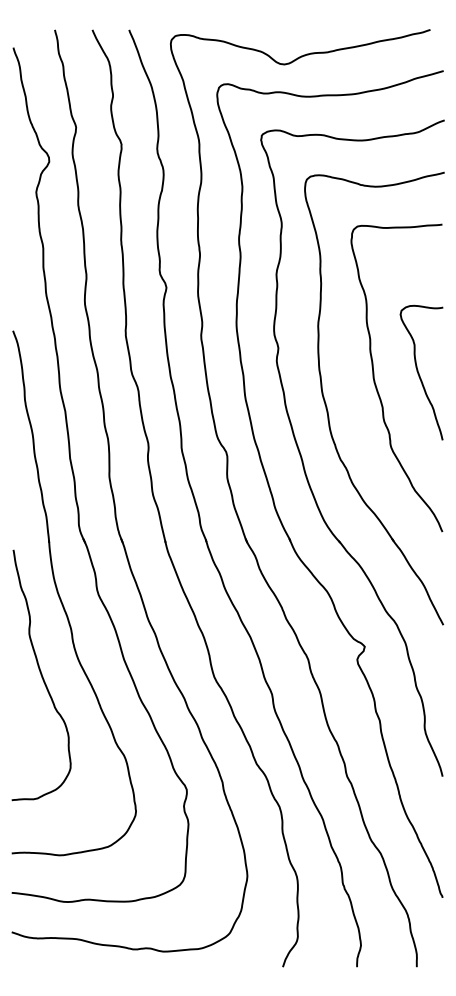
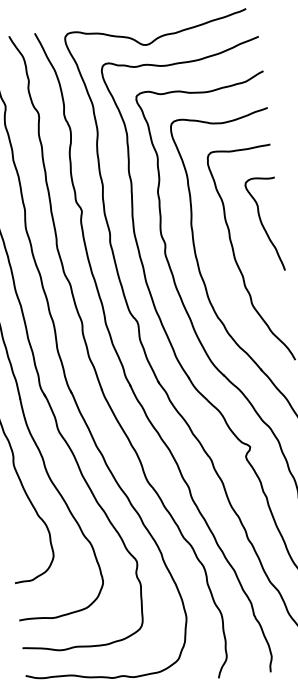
curve: (419, 373) -> (263, 225), moved

